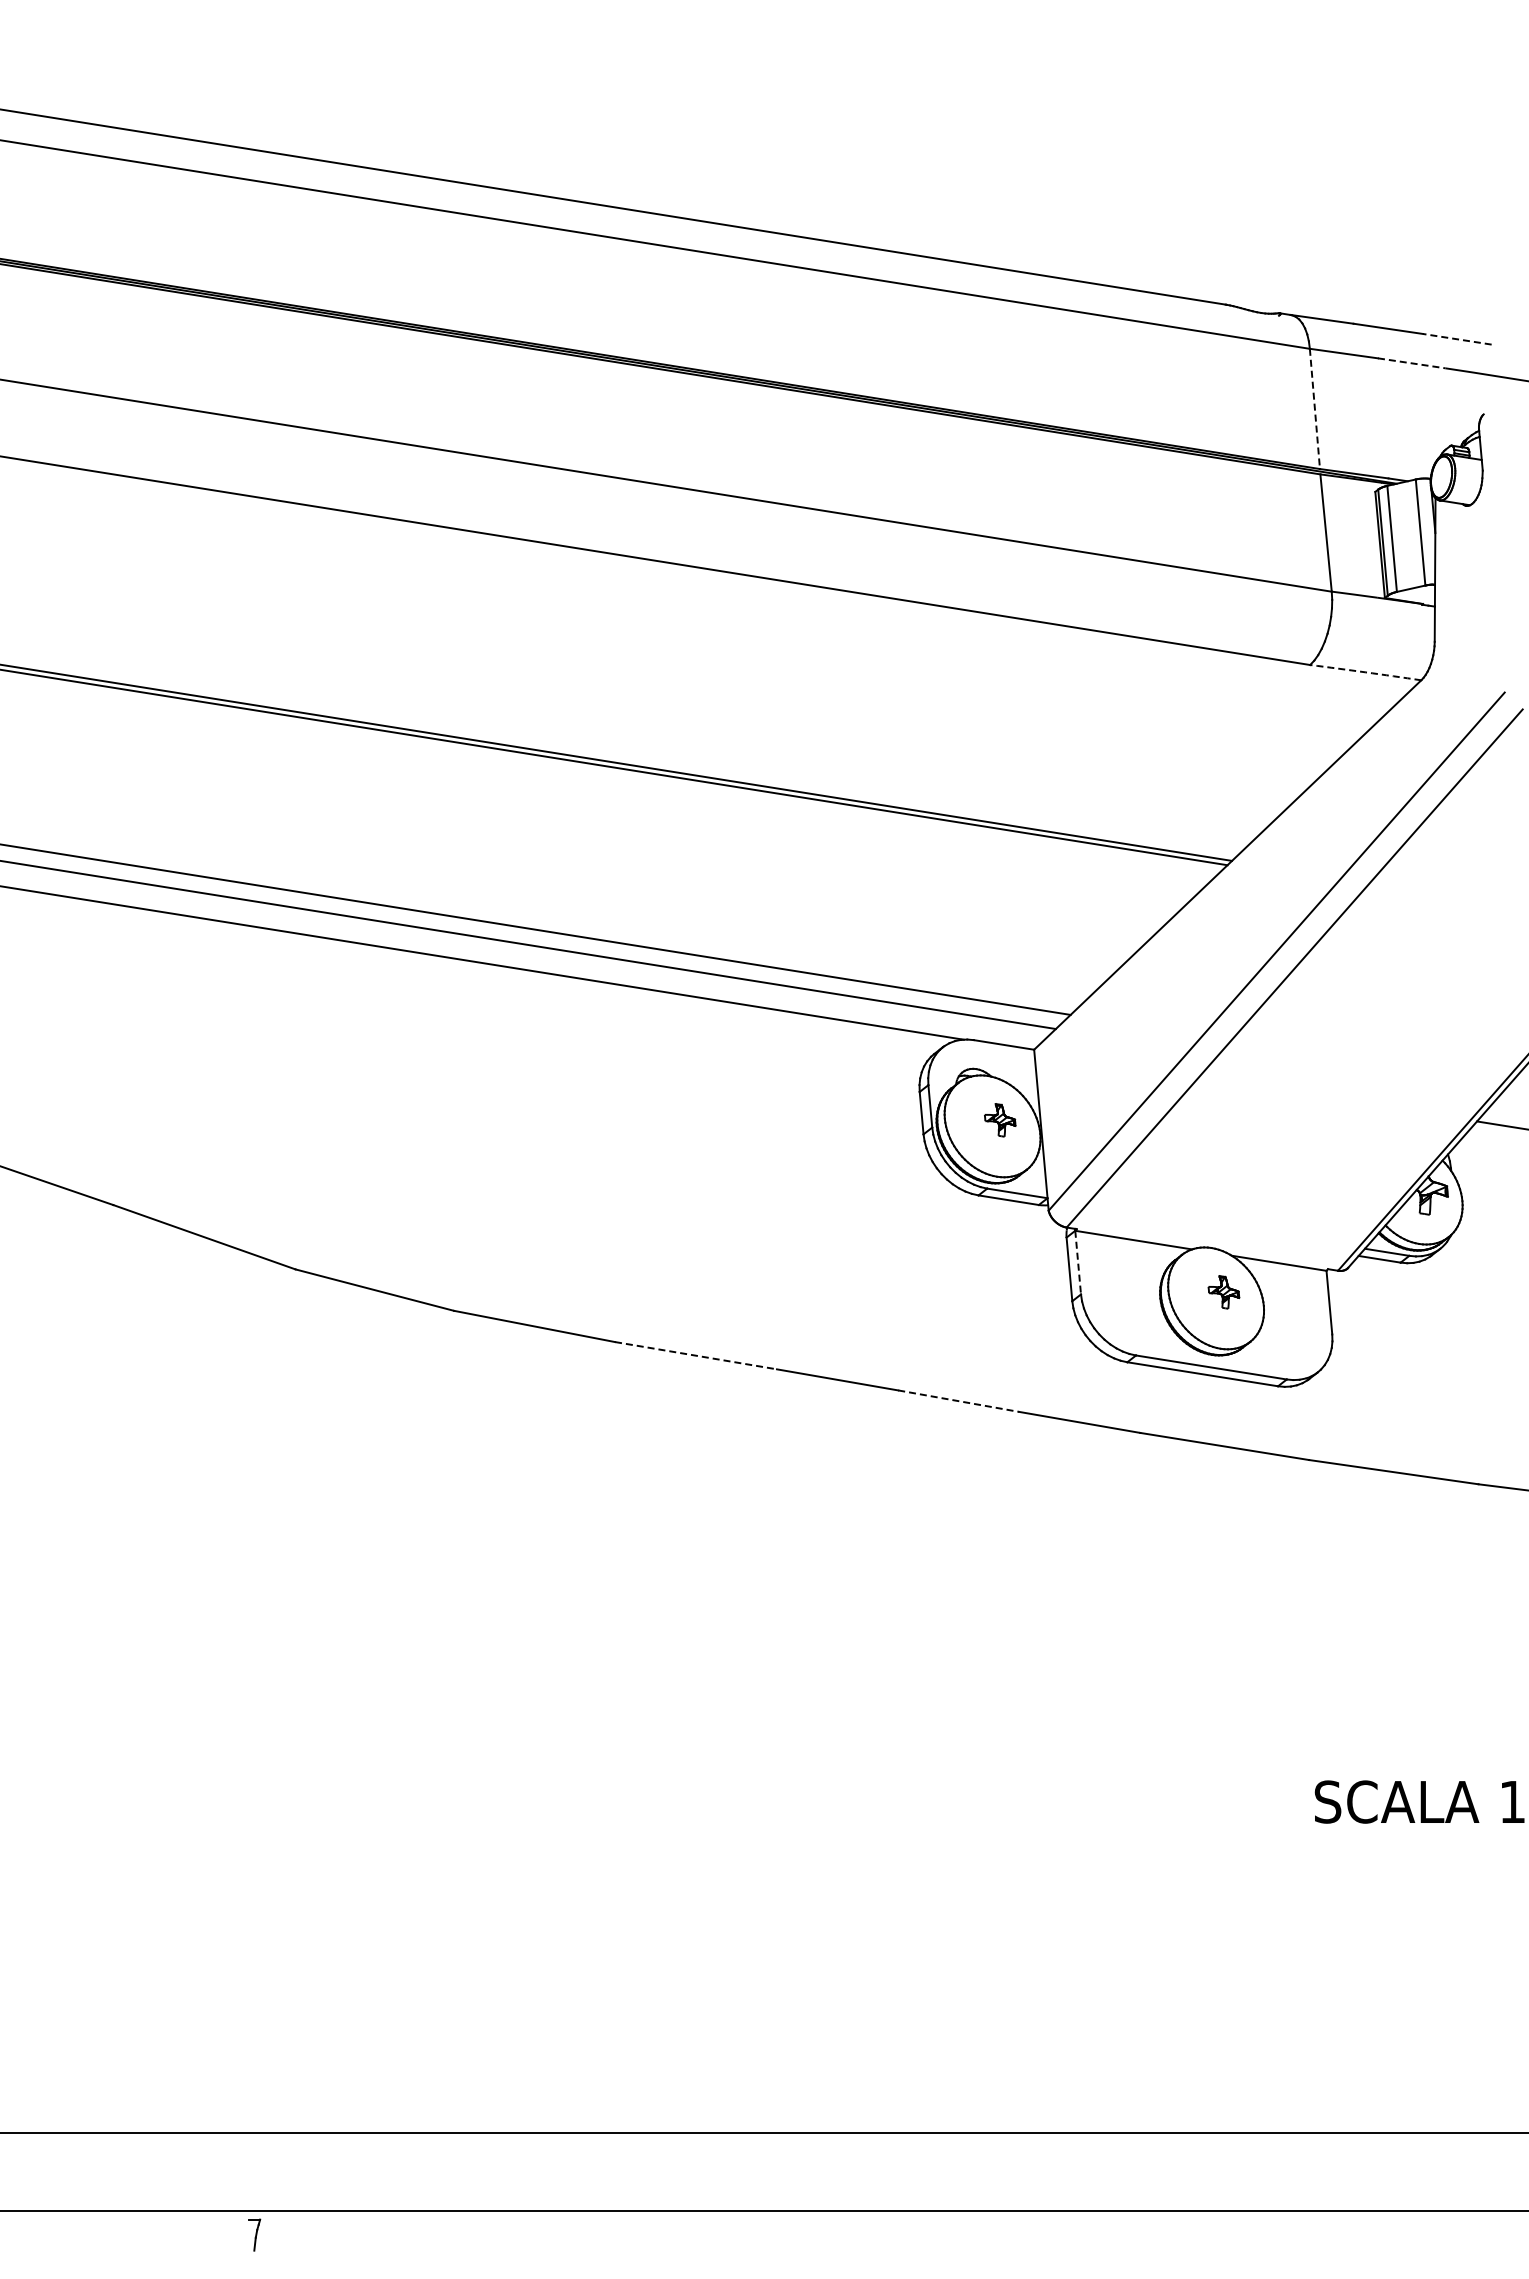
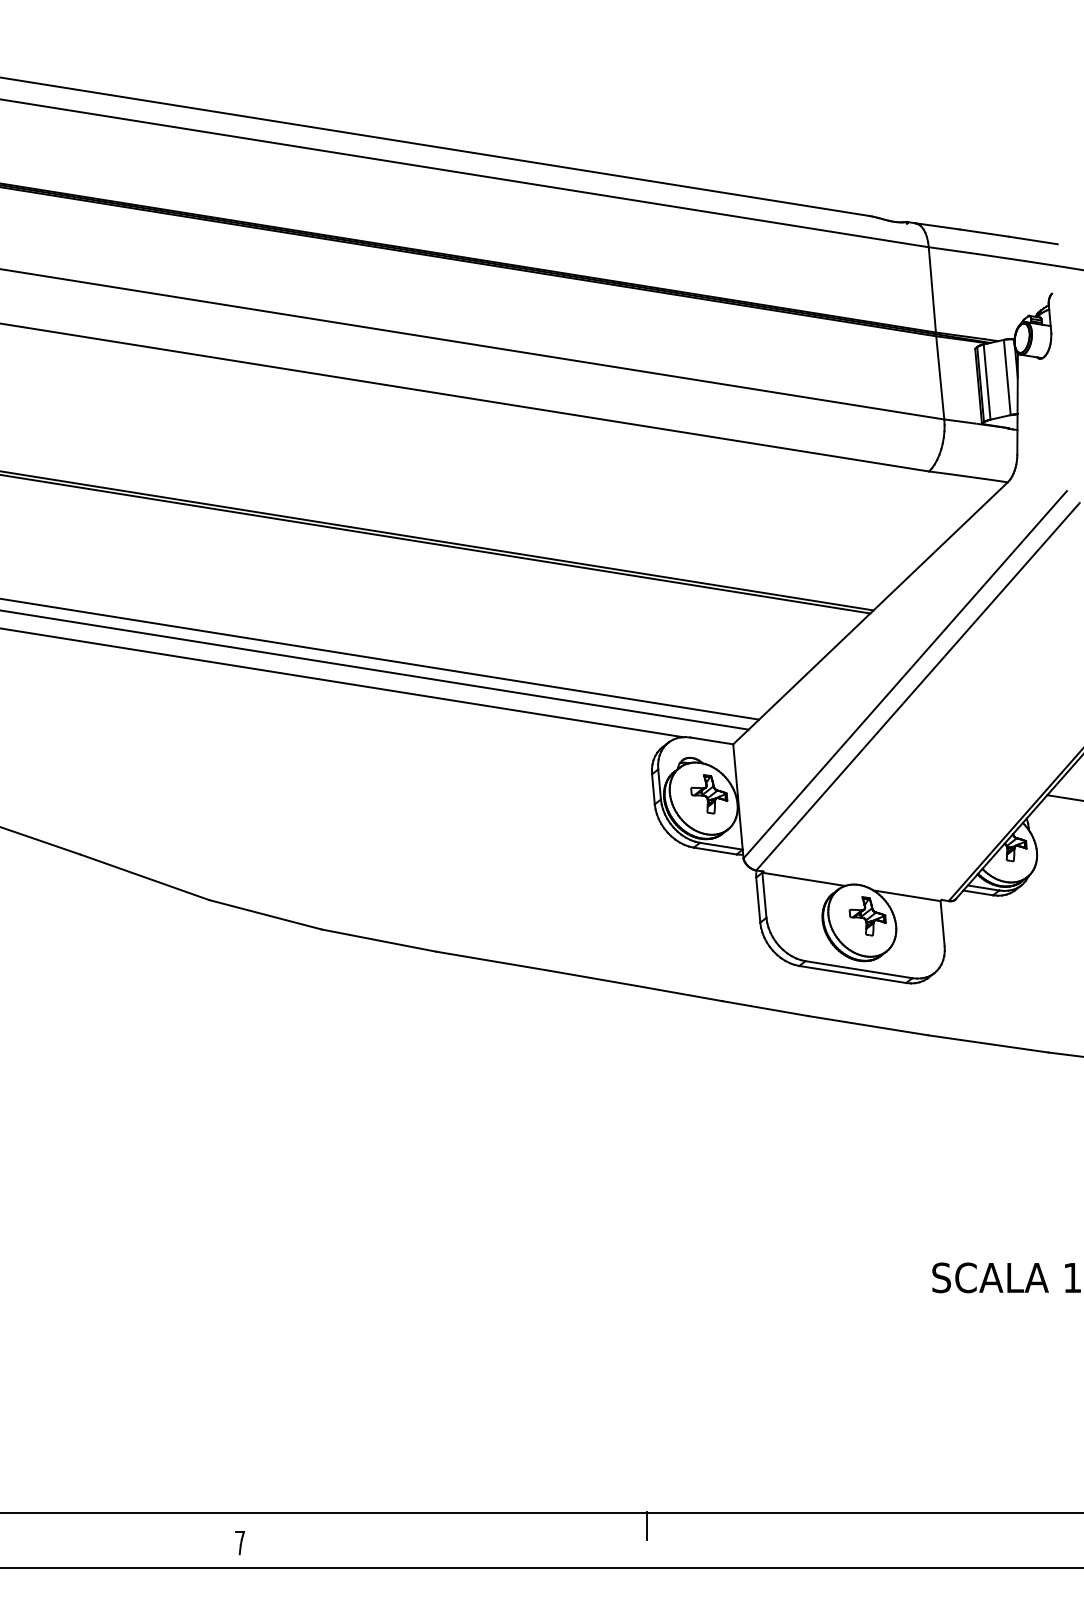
line: (1457, 339) -> (1033, 240), dashed -> solid
line: (1412, 363) -> (1001, 257), dashed -> solid
line: (1314, 409) -> (932, 290), dashed -> solid
arc: (1365, 672) -> (968, 476), dashed -> solid
part: (999, 1120) -> (708, 794), size x1.67
line: (1078, 1262) -> (764, 895), dashed -> solid
part: (1223, 1292) -> (867, 916), size x1.67
line: (696, 1355) -> (493, 961), dashed -> solid
line: (959, 1401) -> (680, 993), dashed -> solid
line: (913, 2151) -> (647, 1525), added
part: (254, 2234) -> (239, 1542), moved

